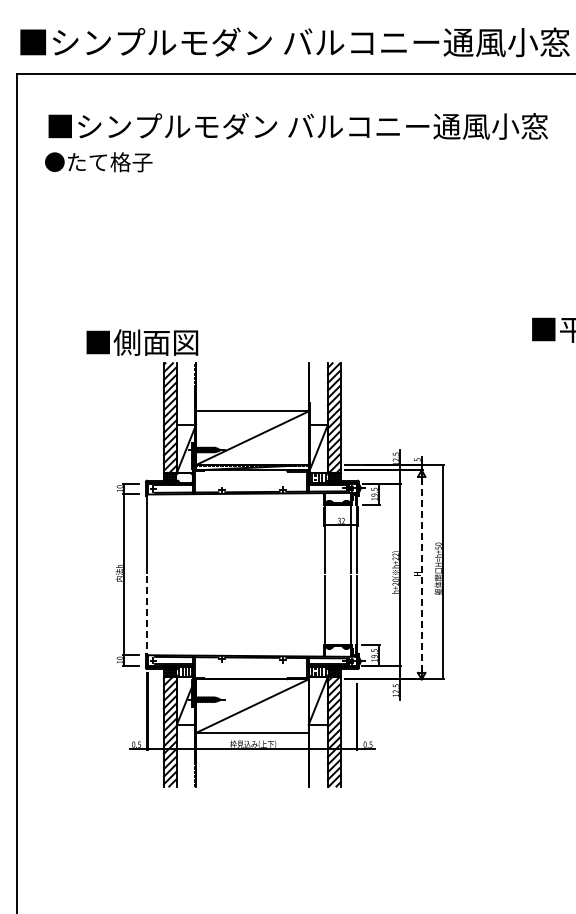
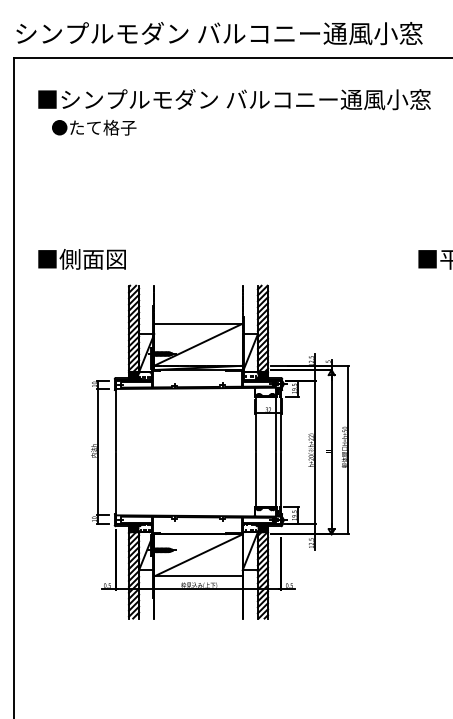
text: (294, 42) -> (231, 33), ■シンプルモダン バルコニー通風小窓 -> シンプルモダン バルコニー通風小窓
text: (98, 162) -> (94, 127), moved
text: (142, 342) -> (82, 259), moved
line: (421, 574) -> (331, 451), dashed -> solid
line: (147, 621) -> (116, 488), dashed -> solid

